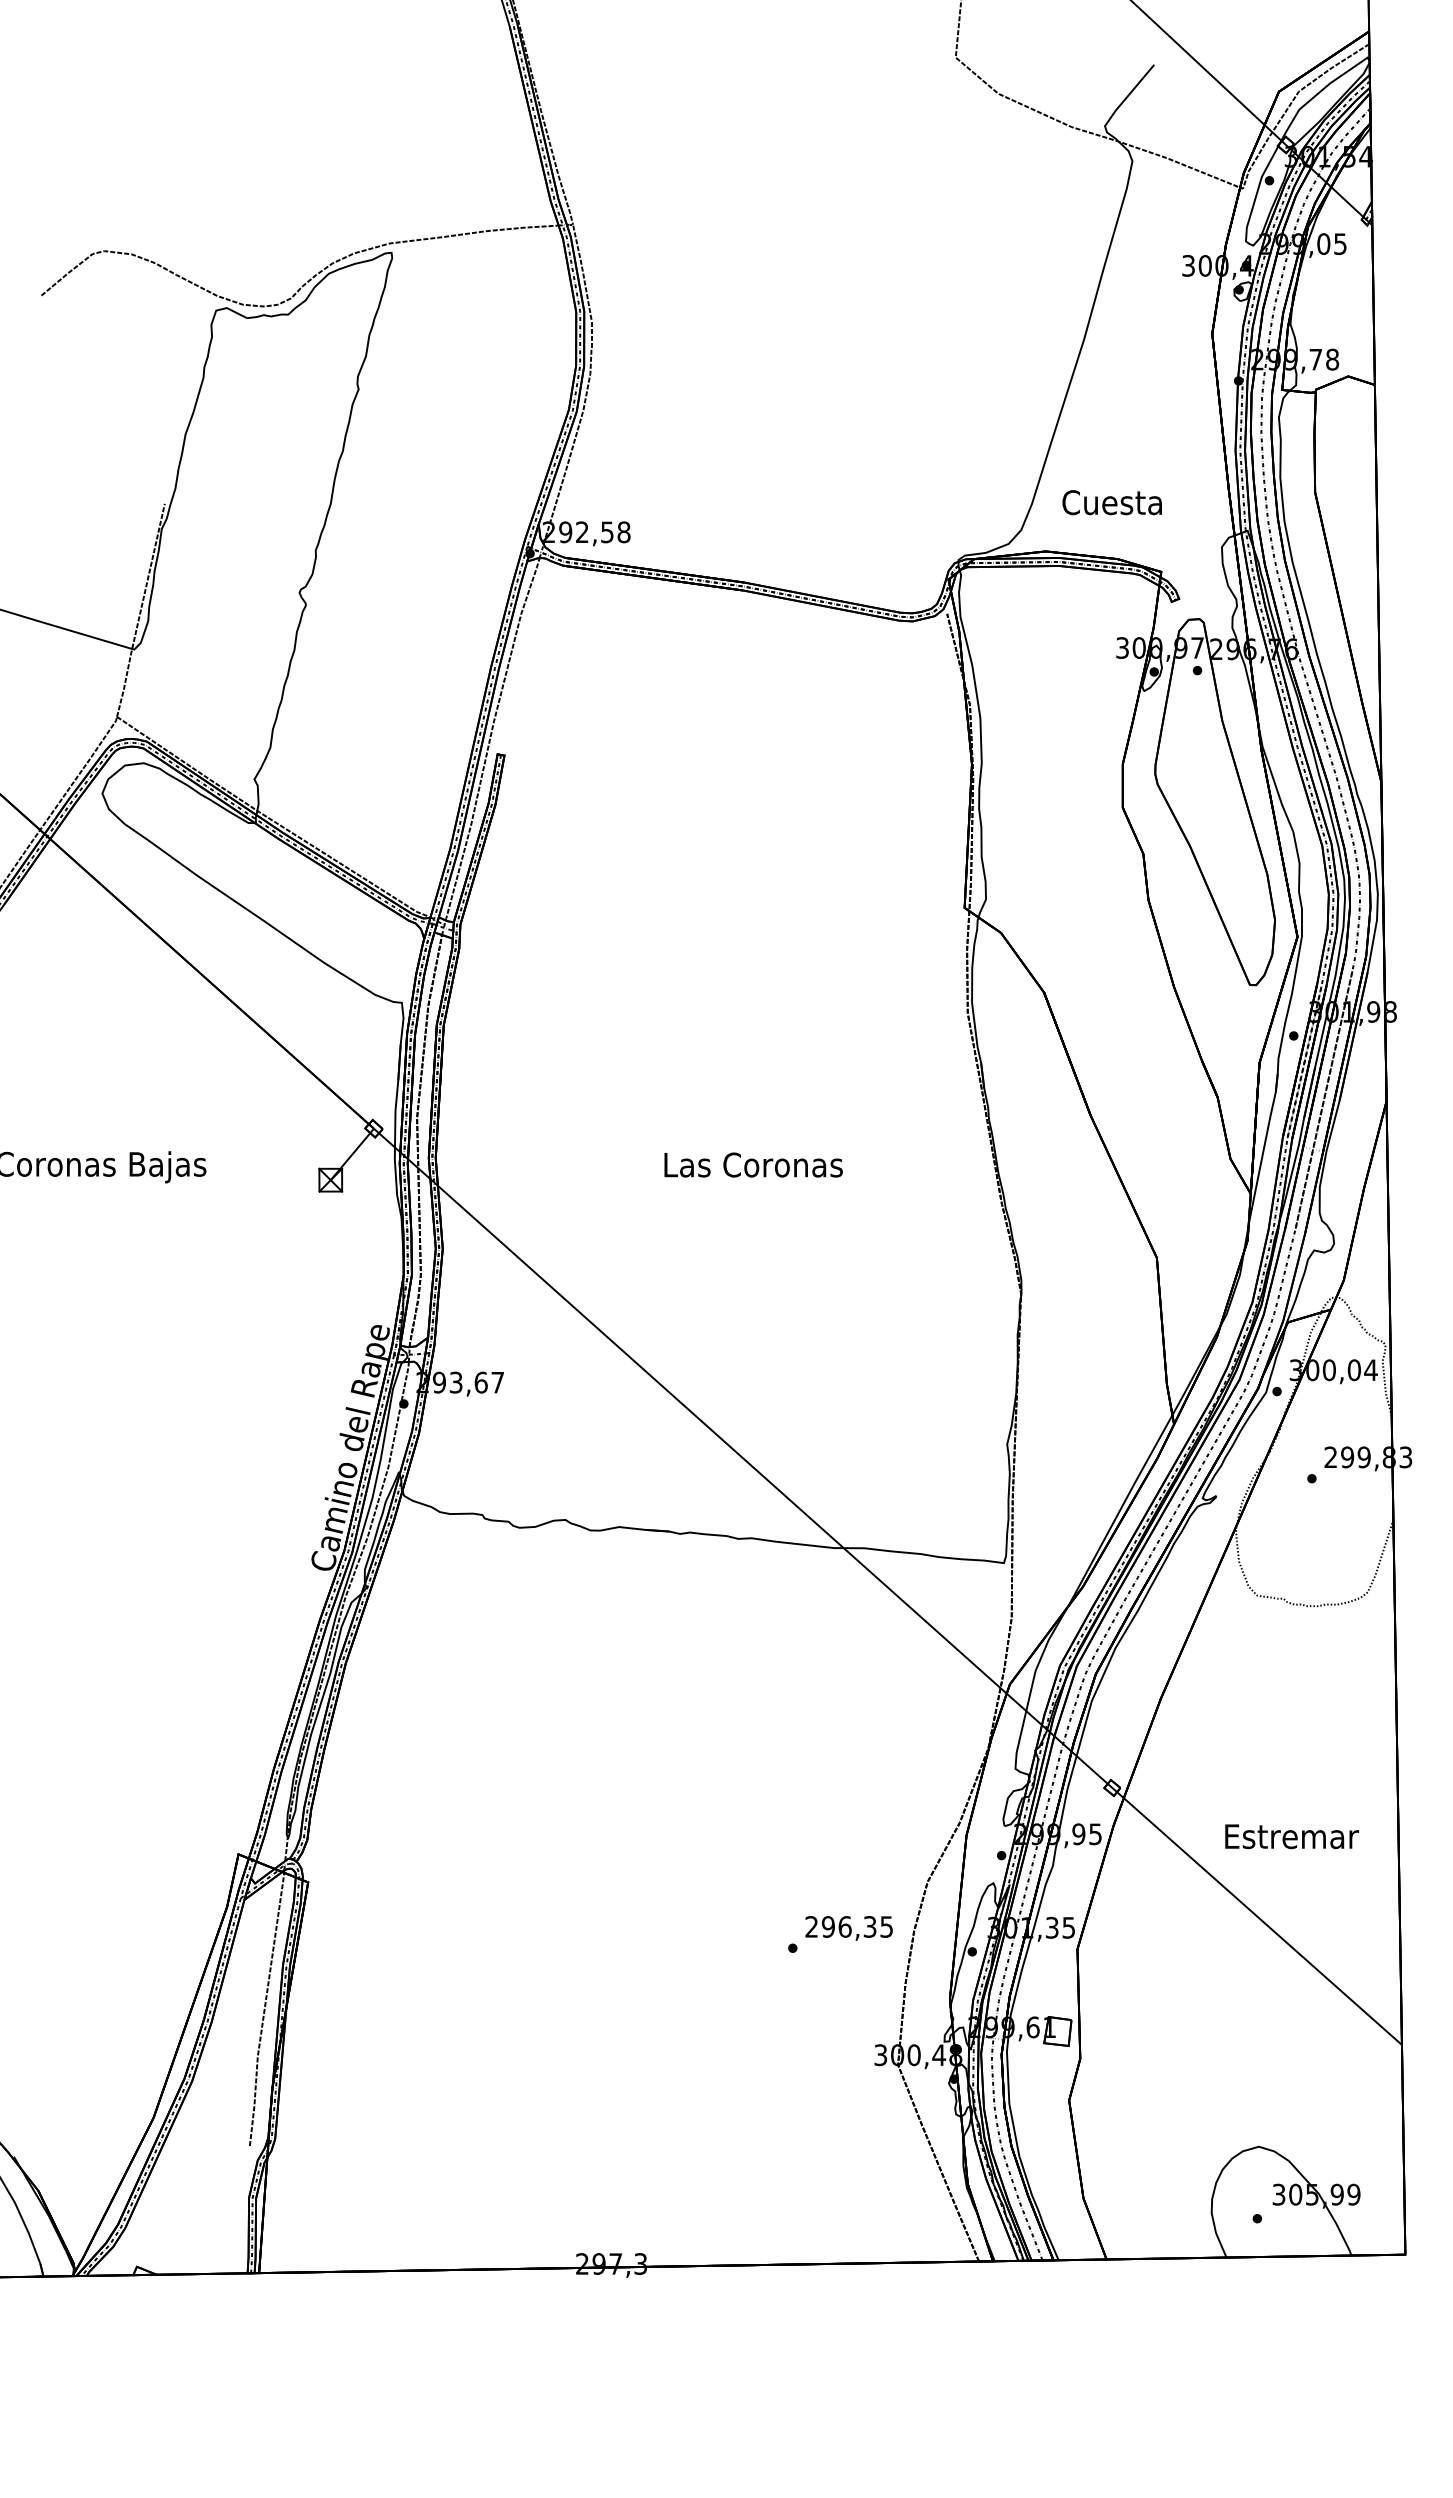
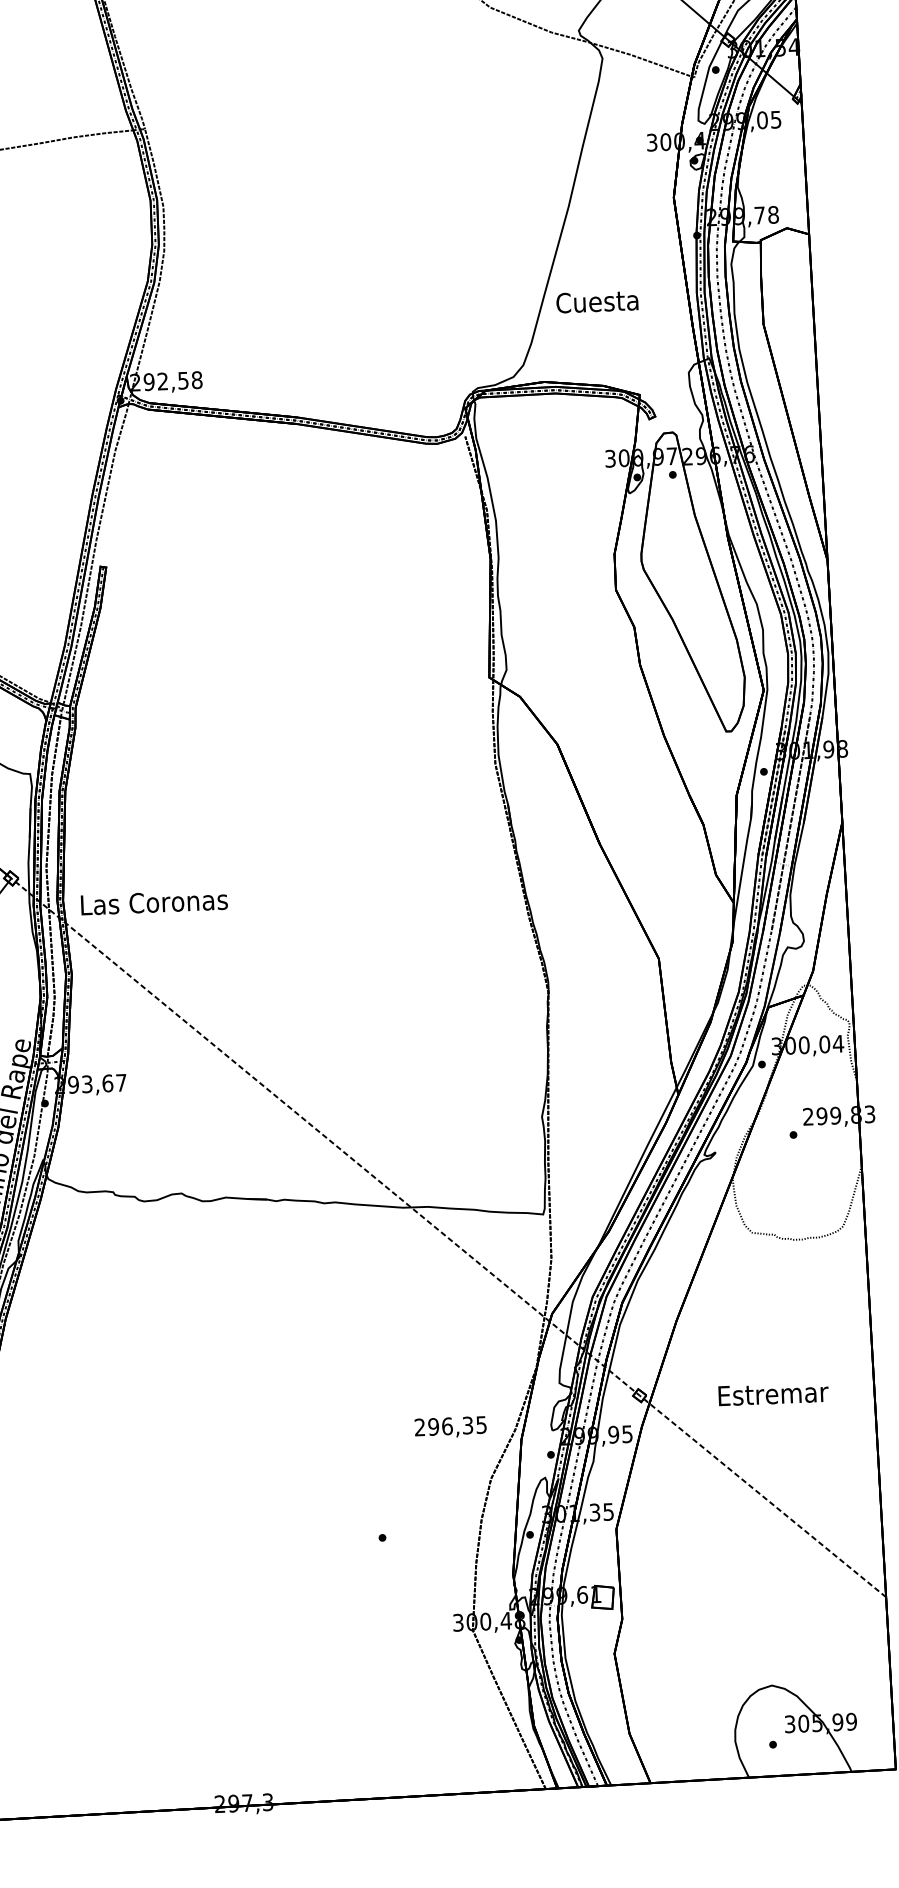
text: (1111, 502) -> (596, 301), moved
text: (753, 1164) -> (154, 902), moved
line: (887, 1587) -> (448, 1238), solid -> dashed
text: (1292, 1836) -> (773, 1393), moved
text: (848, 1928) -> (450, 1427), moved

